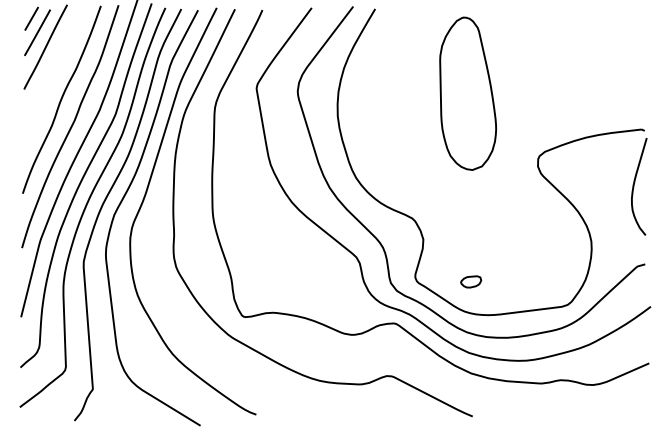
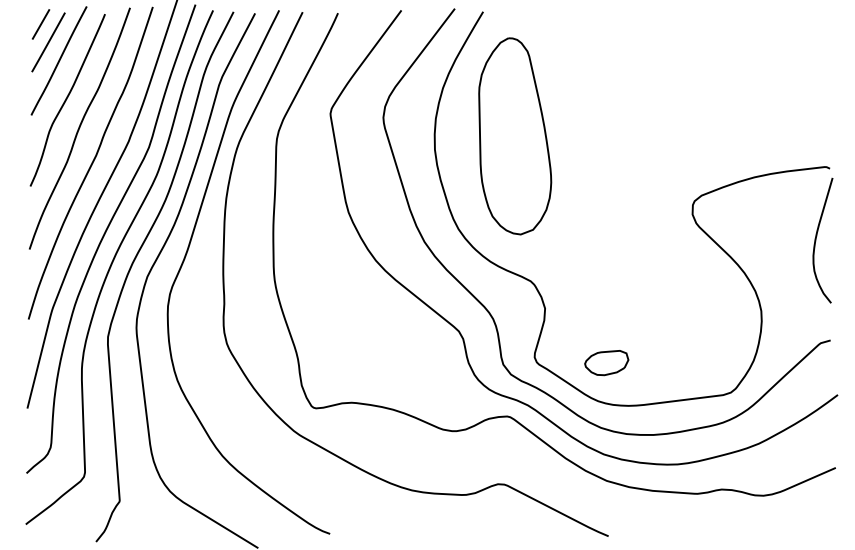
curve: (52, 77) -> (67, 99), added
part: (468, 93) -> (515, 136), moved
part: (470, 281) -> (605, 362), size x1.67

